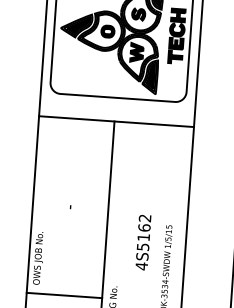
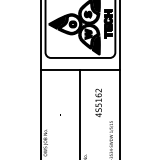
text: (143, 241) -> (98, 102), moved

